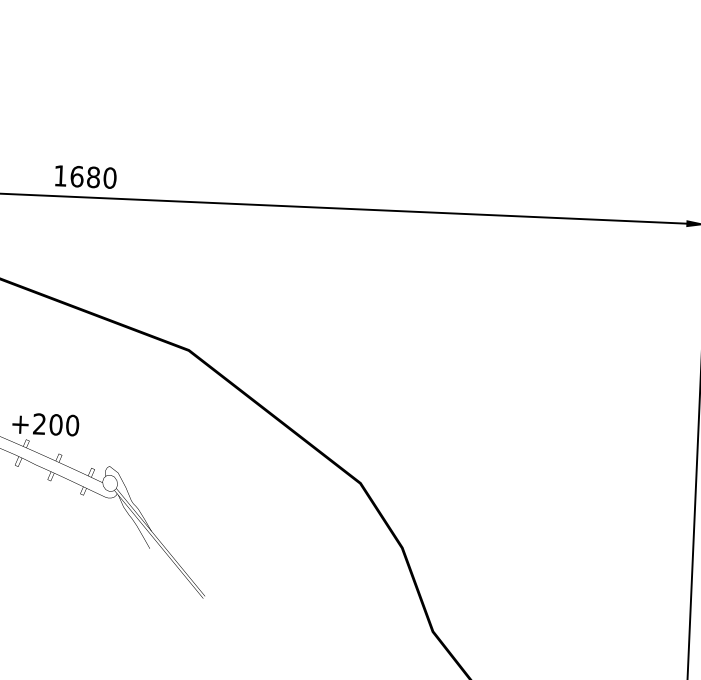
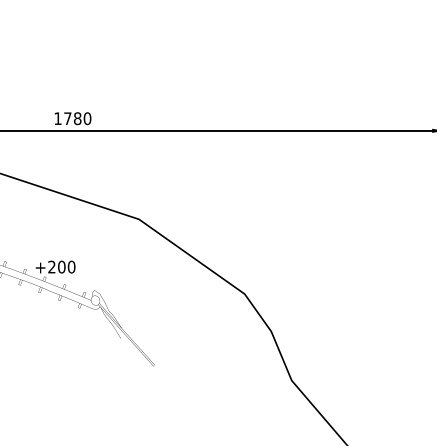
text: (76, 176) -> (67, 118), 1680 -> 1780

